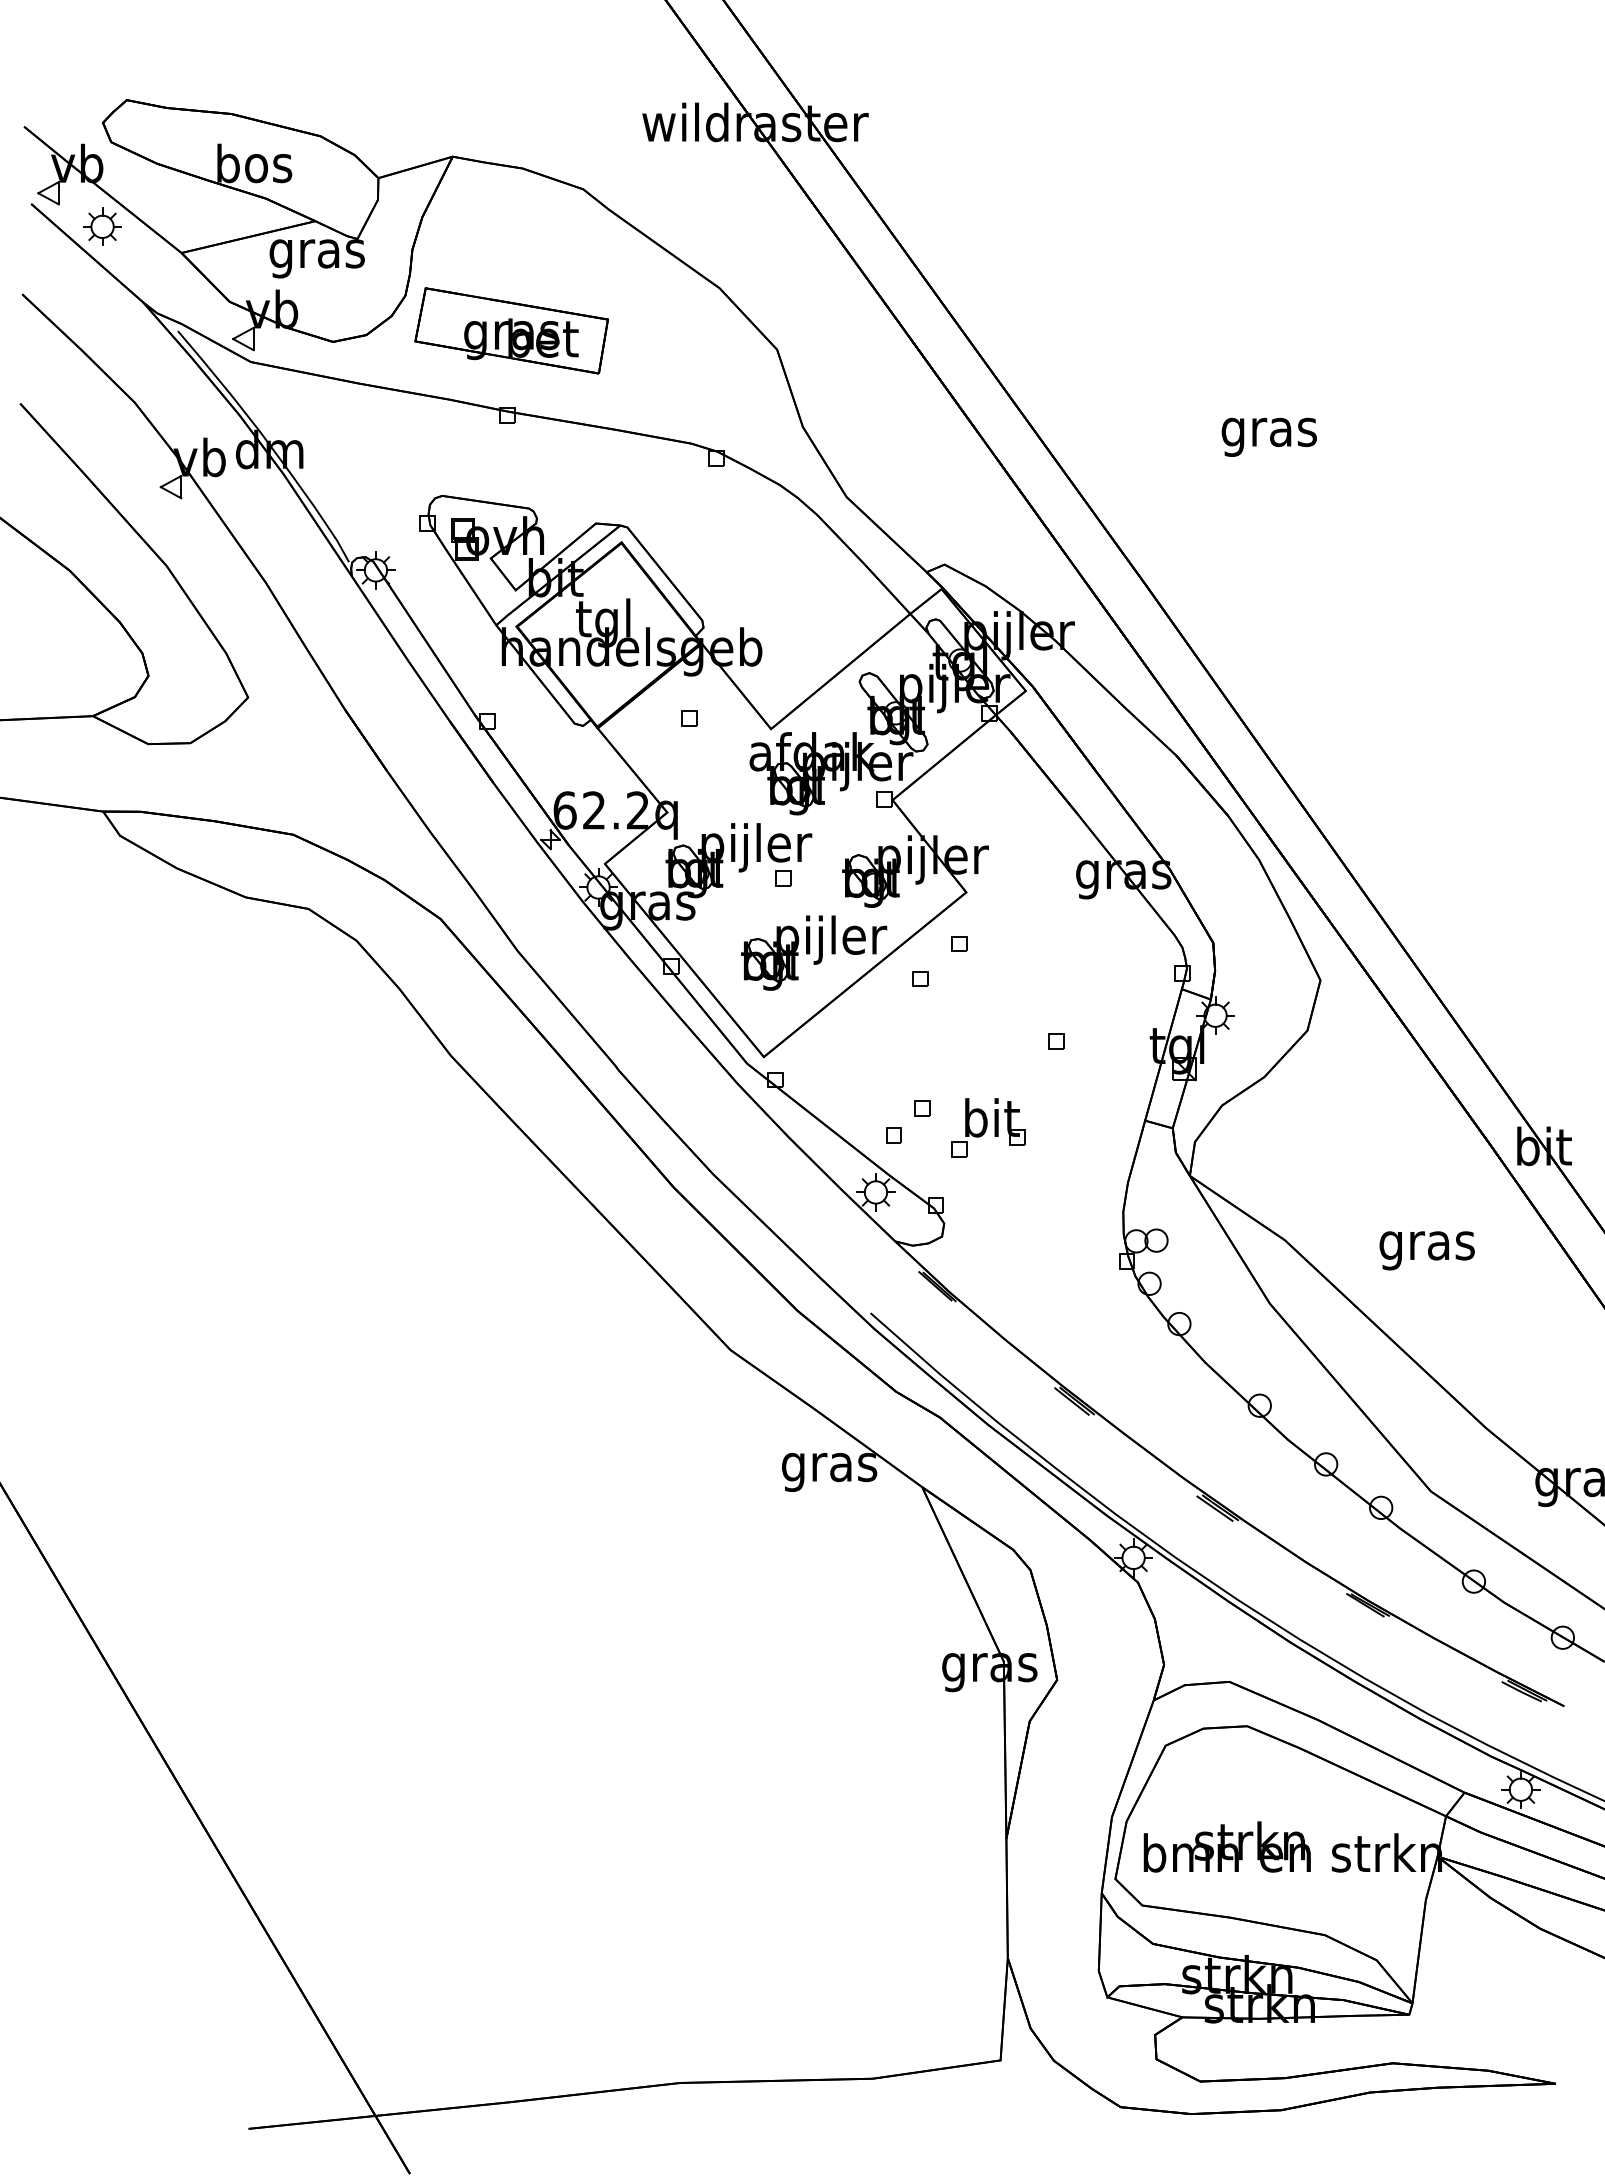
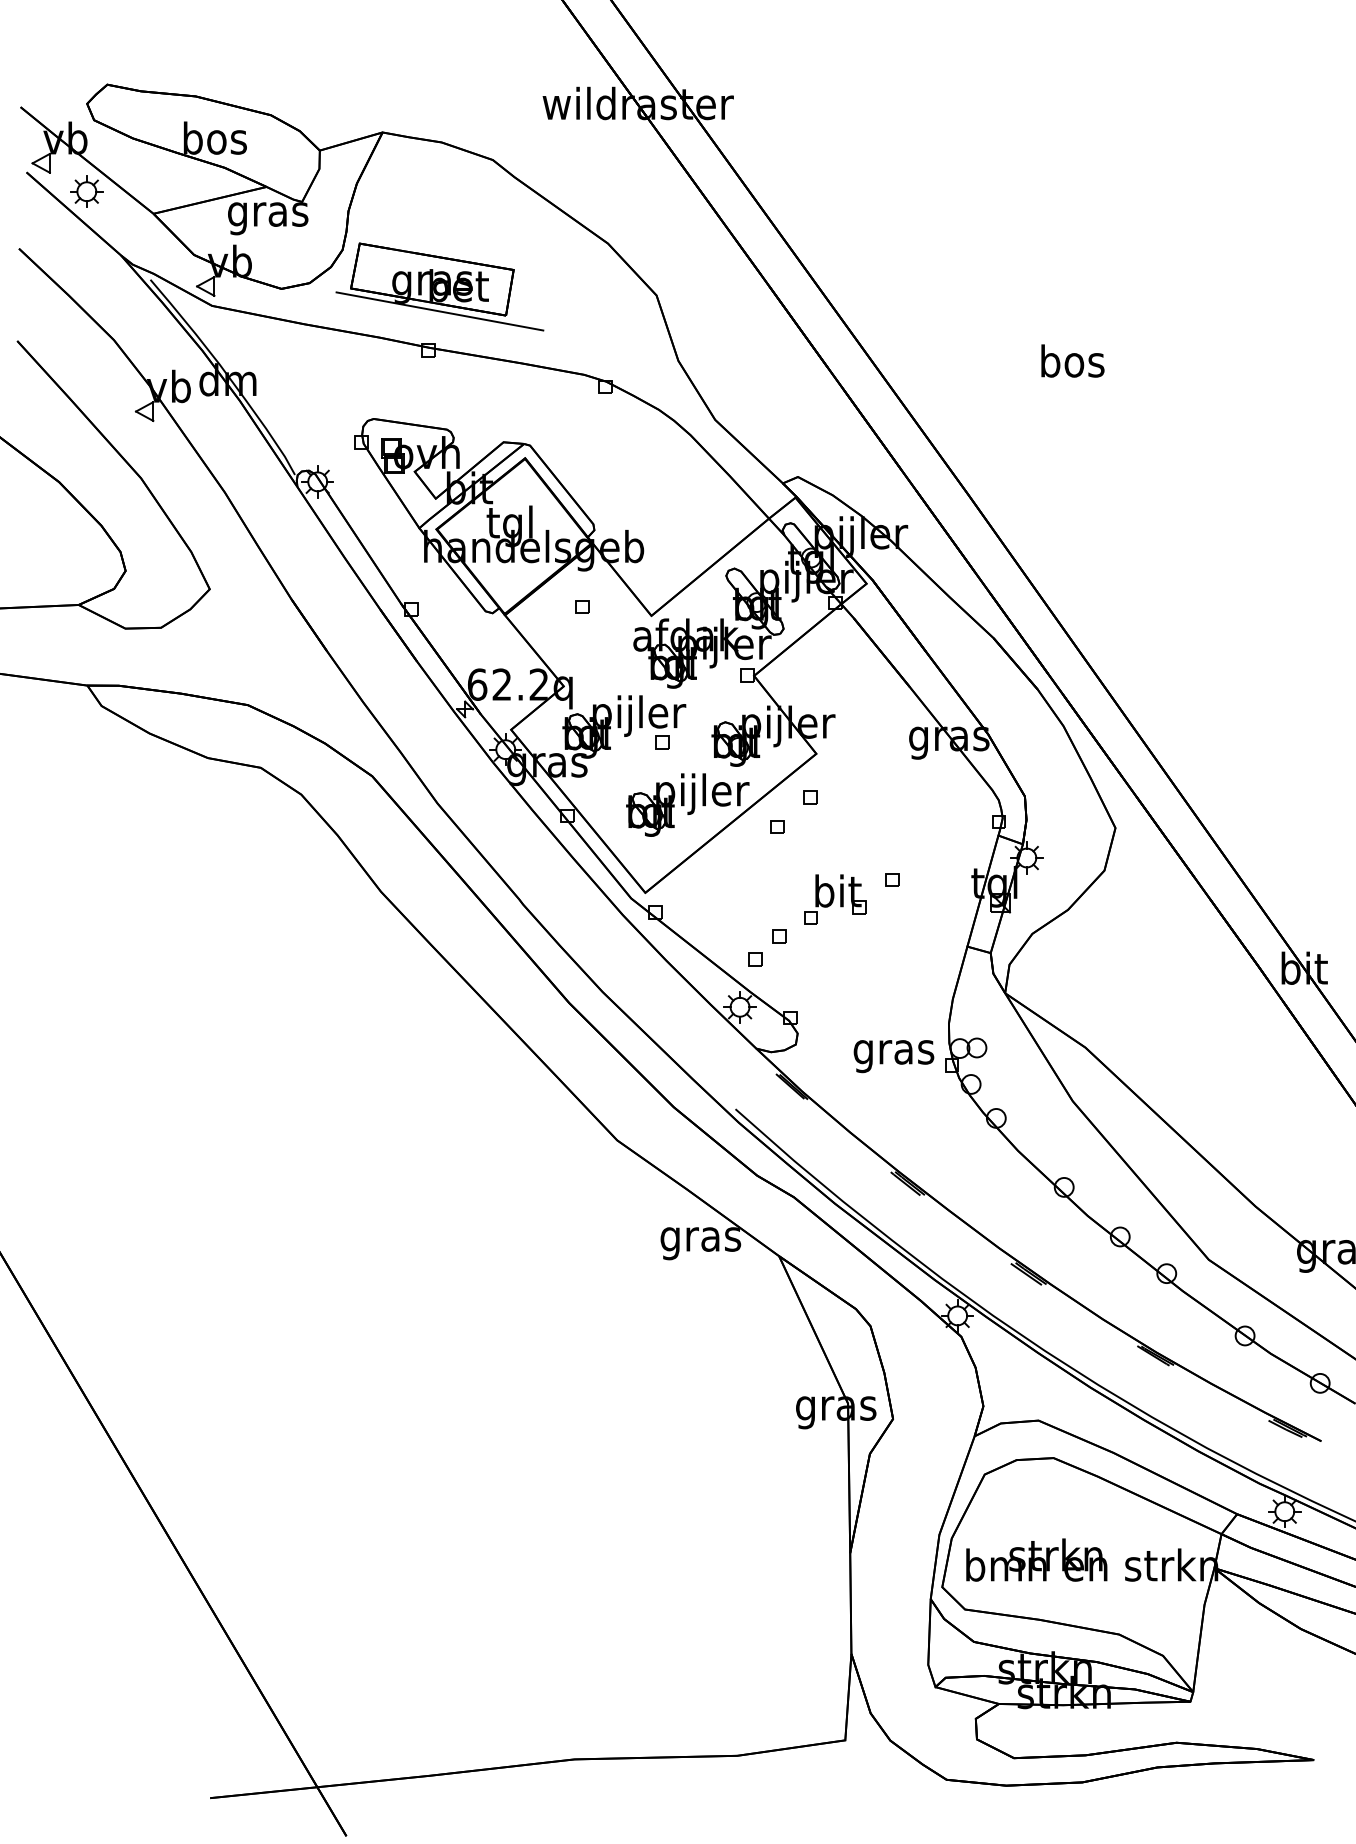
line: (520, 368) -> (439, 311), added
text: (1268, 431) -> (1071, 364), gras -> bos
part: (988, 1127) -> (835, 899), moved
text: (1426, 1250) -> (893, 1056), moved

